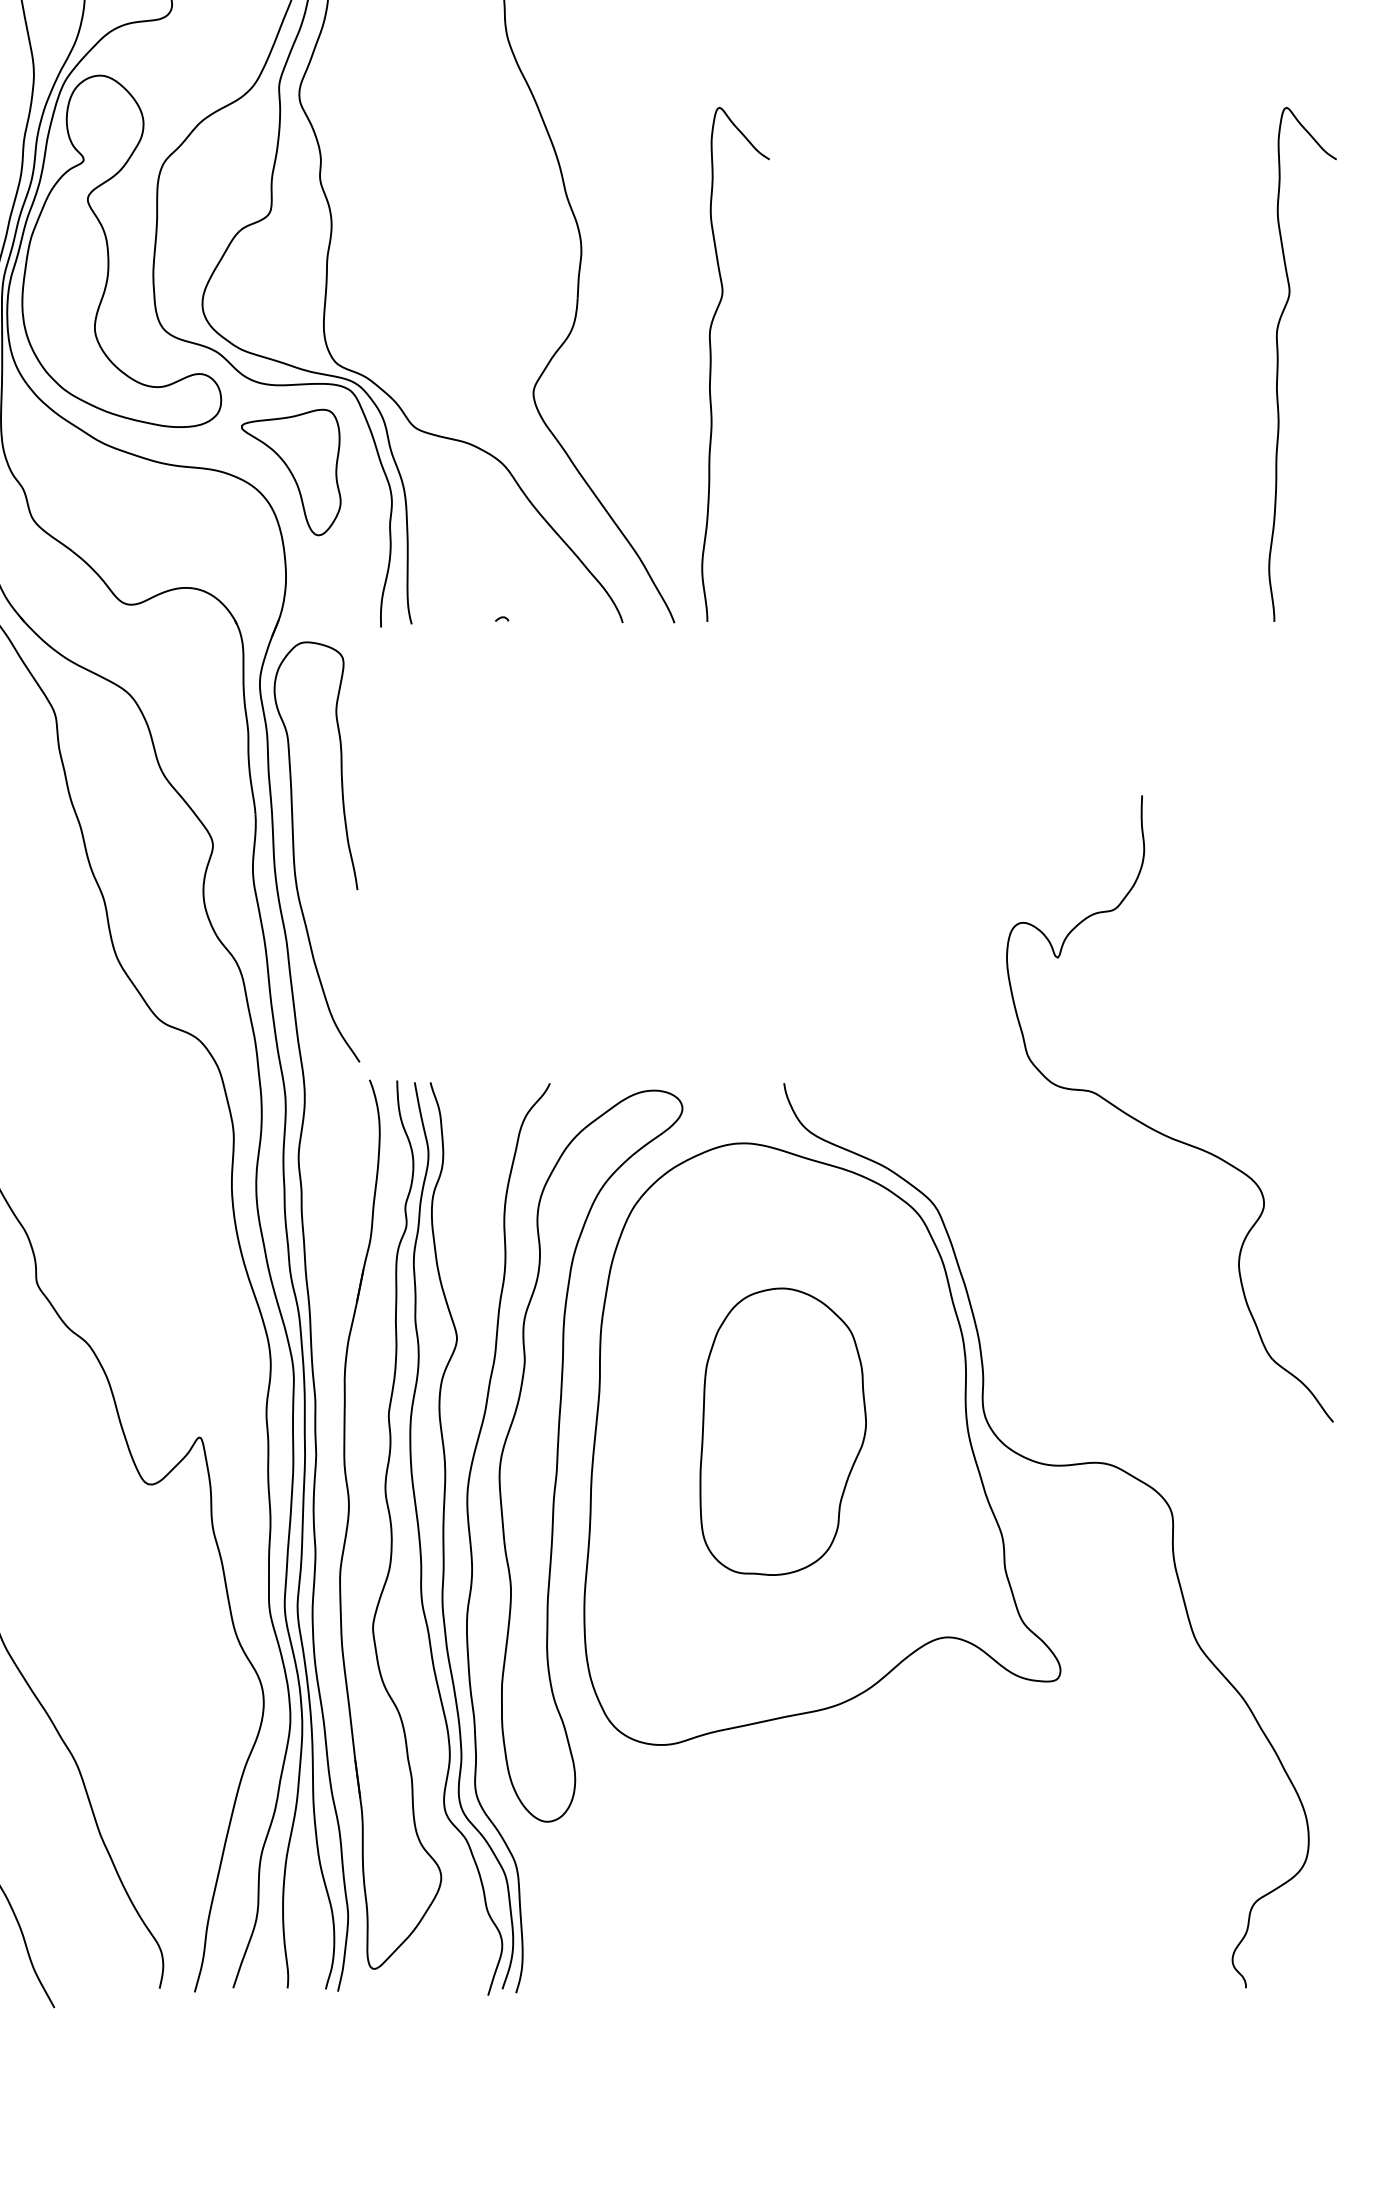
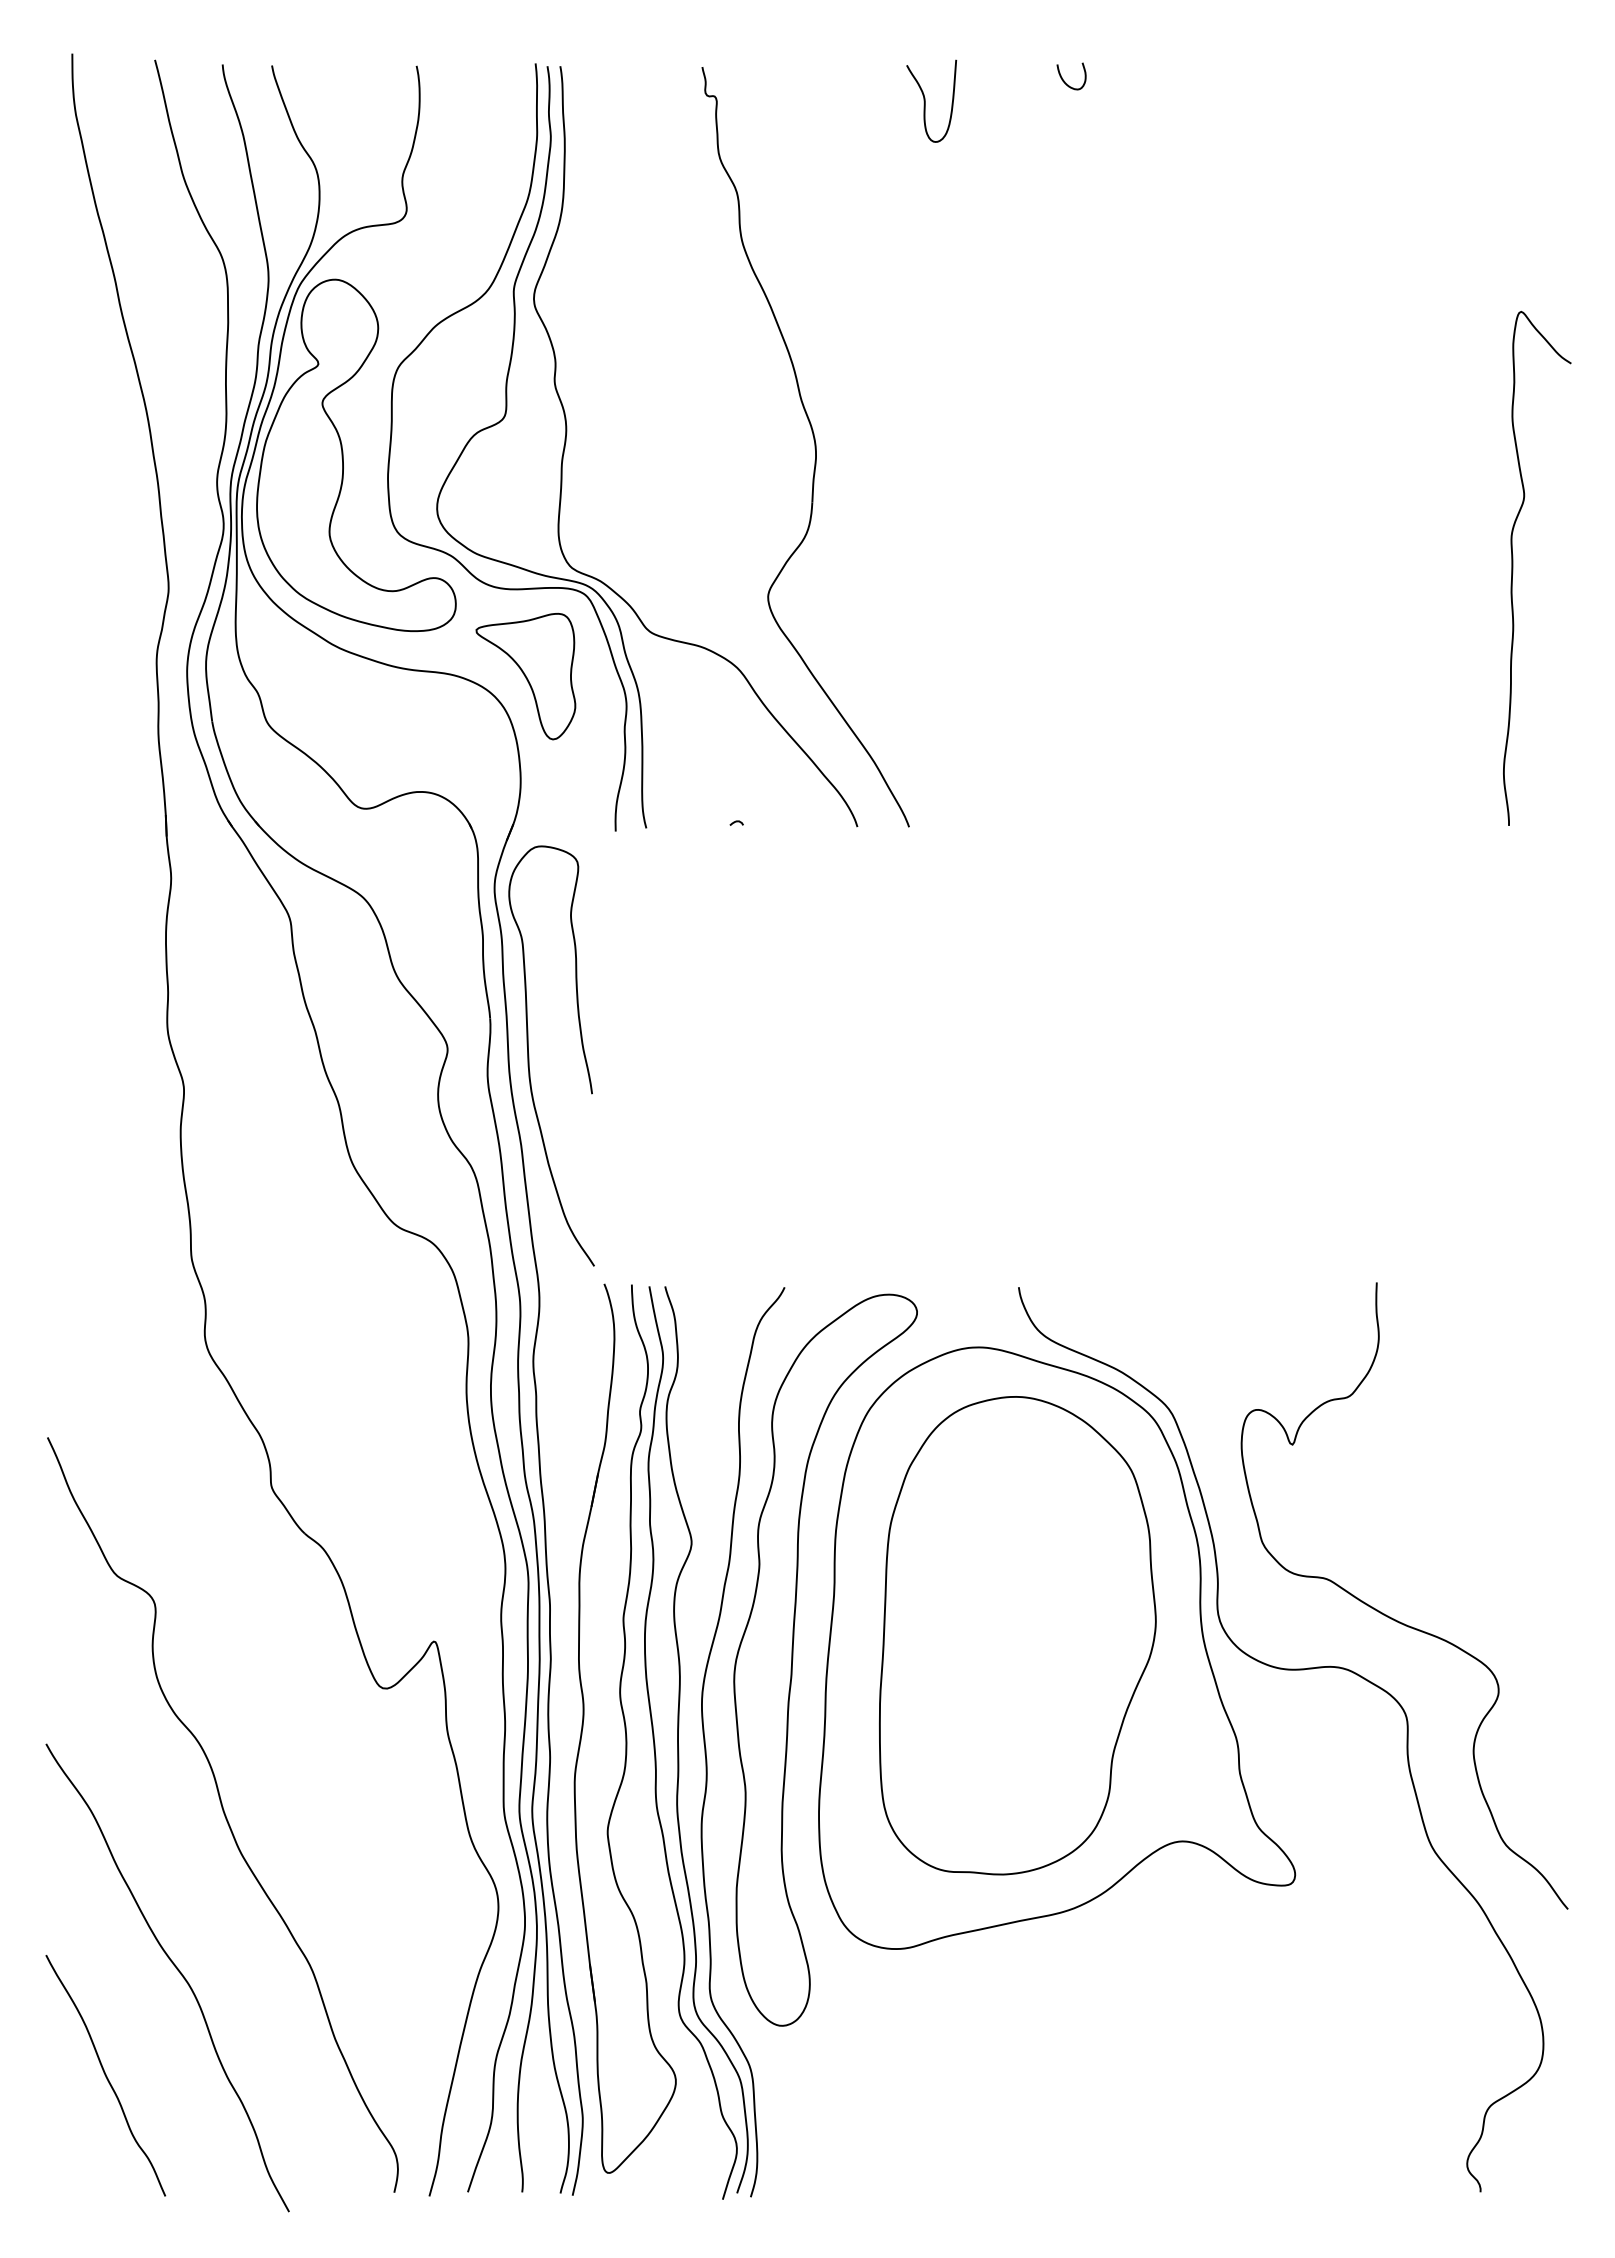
curve: (711, 364) -> (946, 568), removed
curve: (1155, 1129) -> (1390, 1616), moved
part: (782, 1431) -> (1017, 1635), size x1.67

